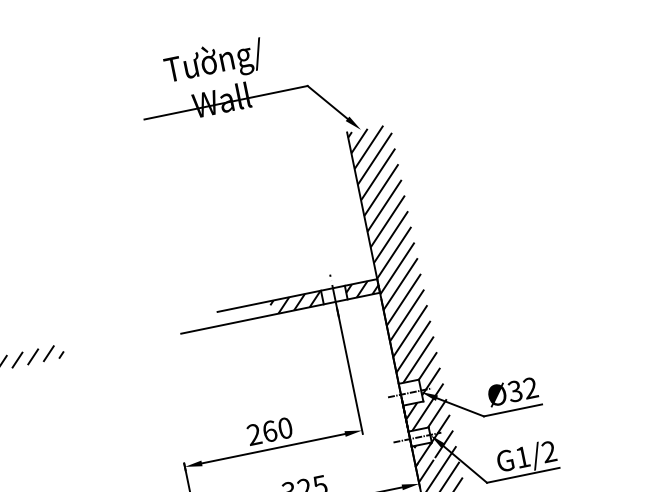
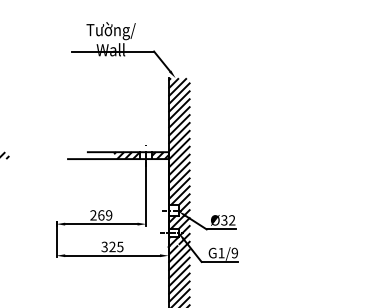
text: (286, 428) -> (109, 215), 260 -> 269
text: (548, 452) -> (234, 253), G1/2 -> G1/9

